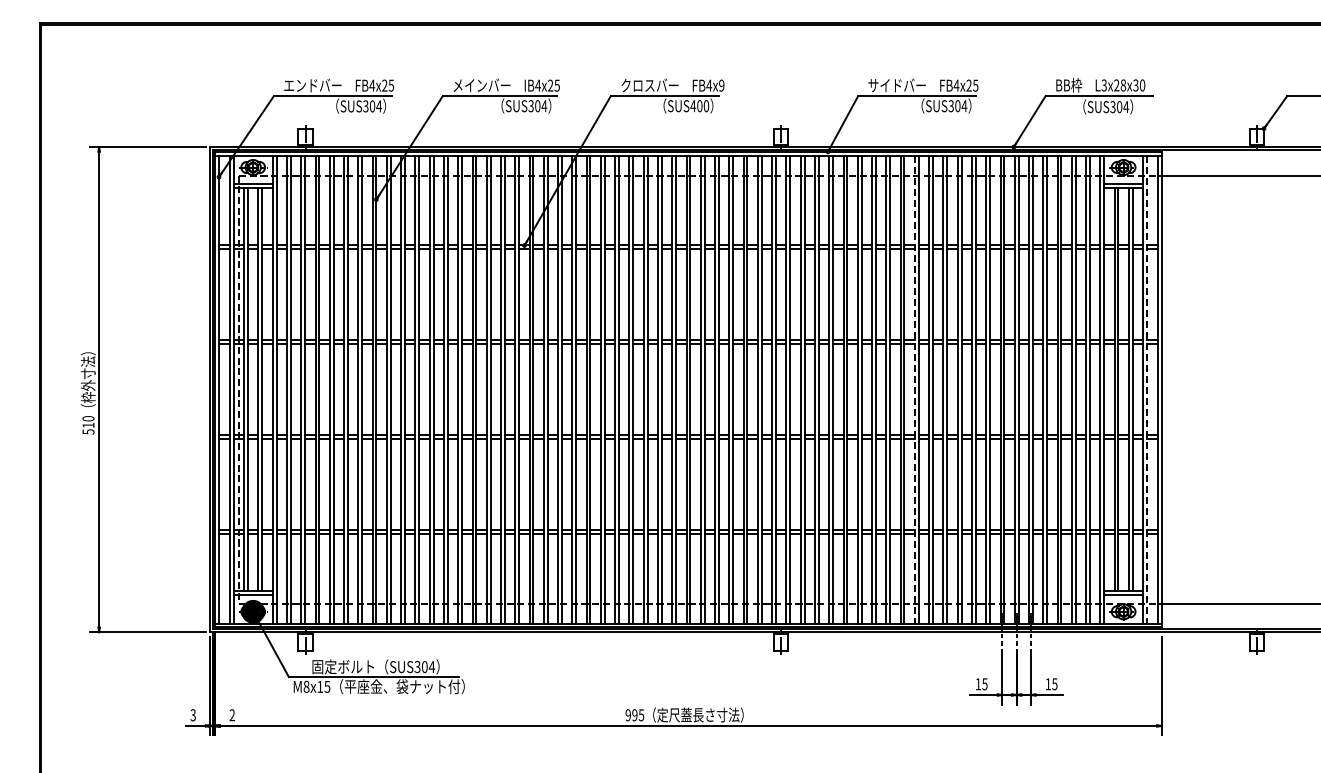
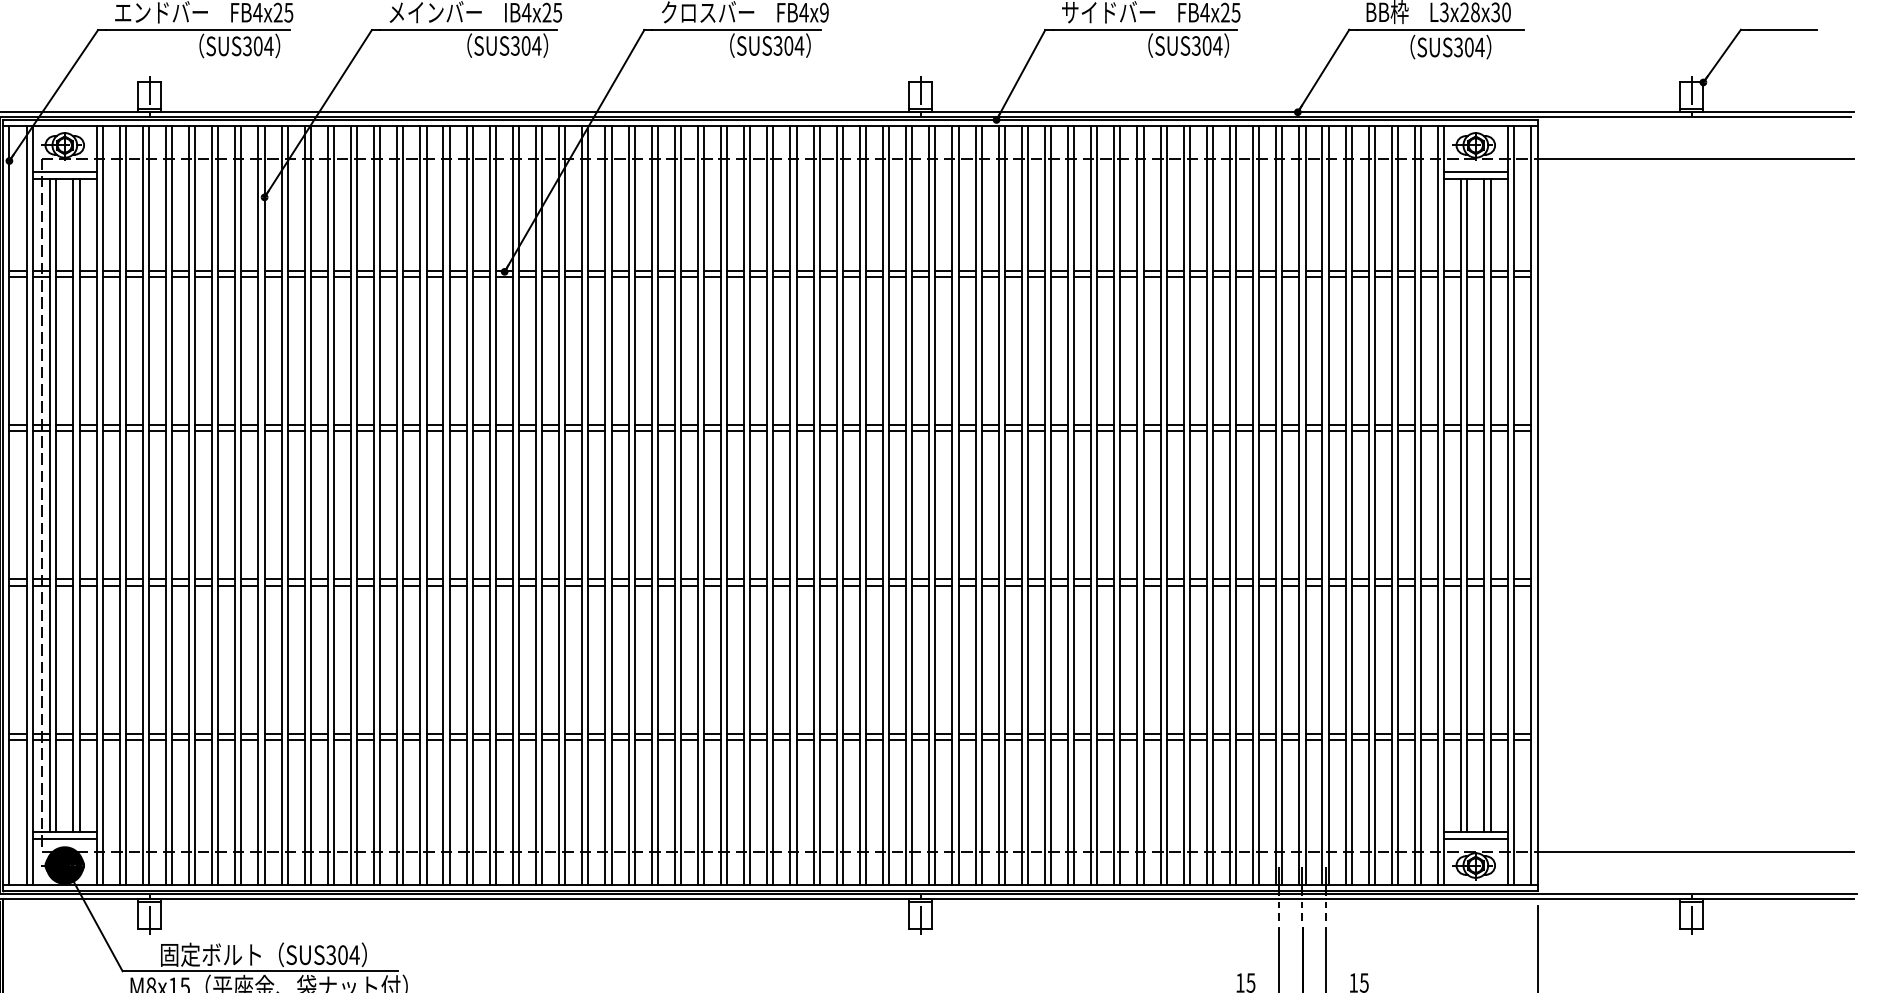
text: (699, 106) -> (788, 46), SUS400 -> SUS304
line: (914, 390) -> (1136, 506), dashed -> solid
line: (1147, 390) -> (1514, 506), dashed -> solid

